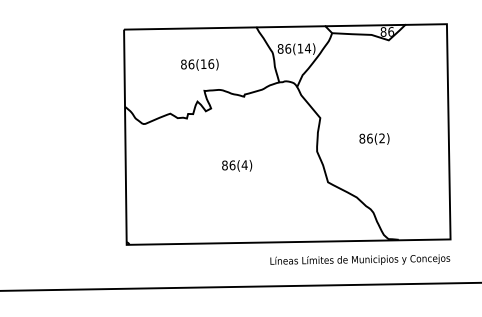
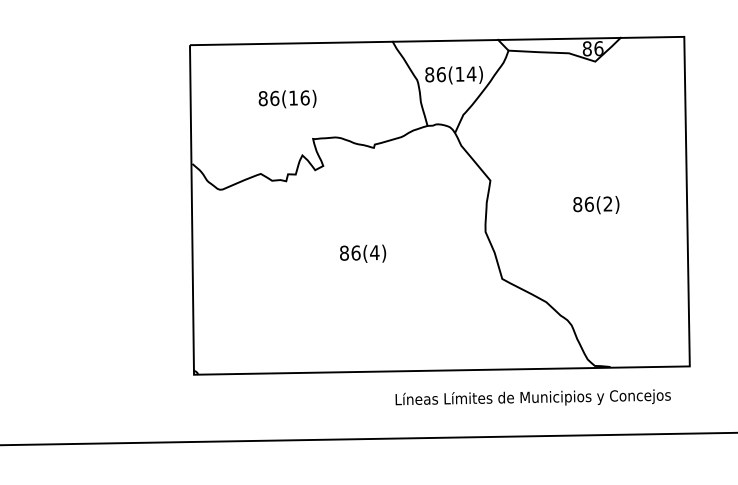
text: (199, 64) -> (287, 98), moved
text: (374, 138) -> (596, 204), moved
text: (360, 259) -> (533, 397), moved

